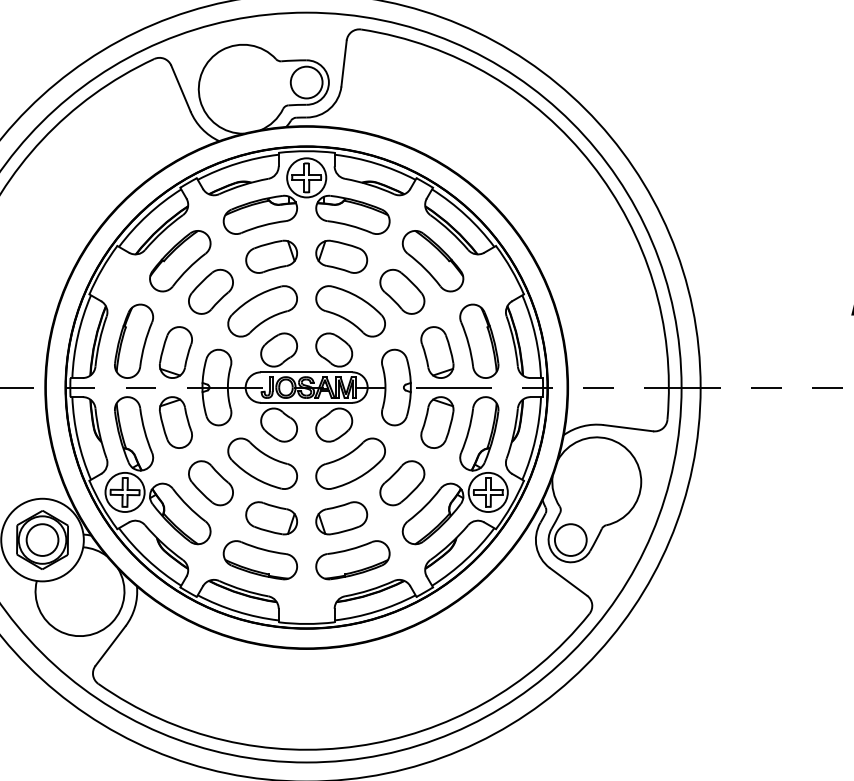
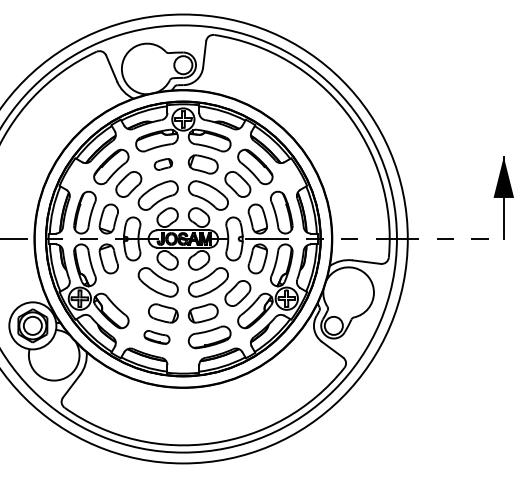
part: (271, 256) -> (163, 164), size x0.6
part: (210, 483) -> (128, 293), removed
part: (259, 560) -> (156, 337), size x0.6

